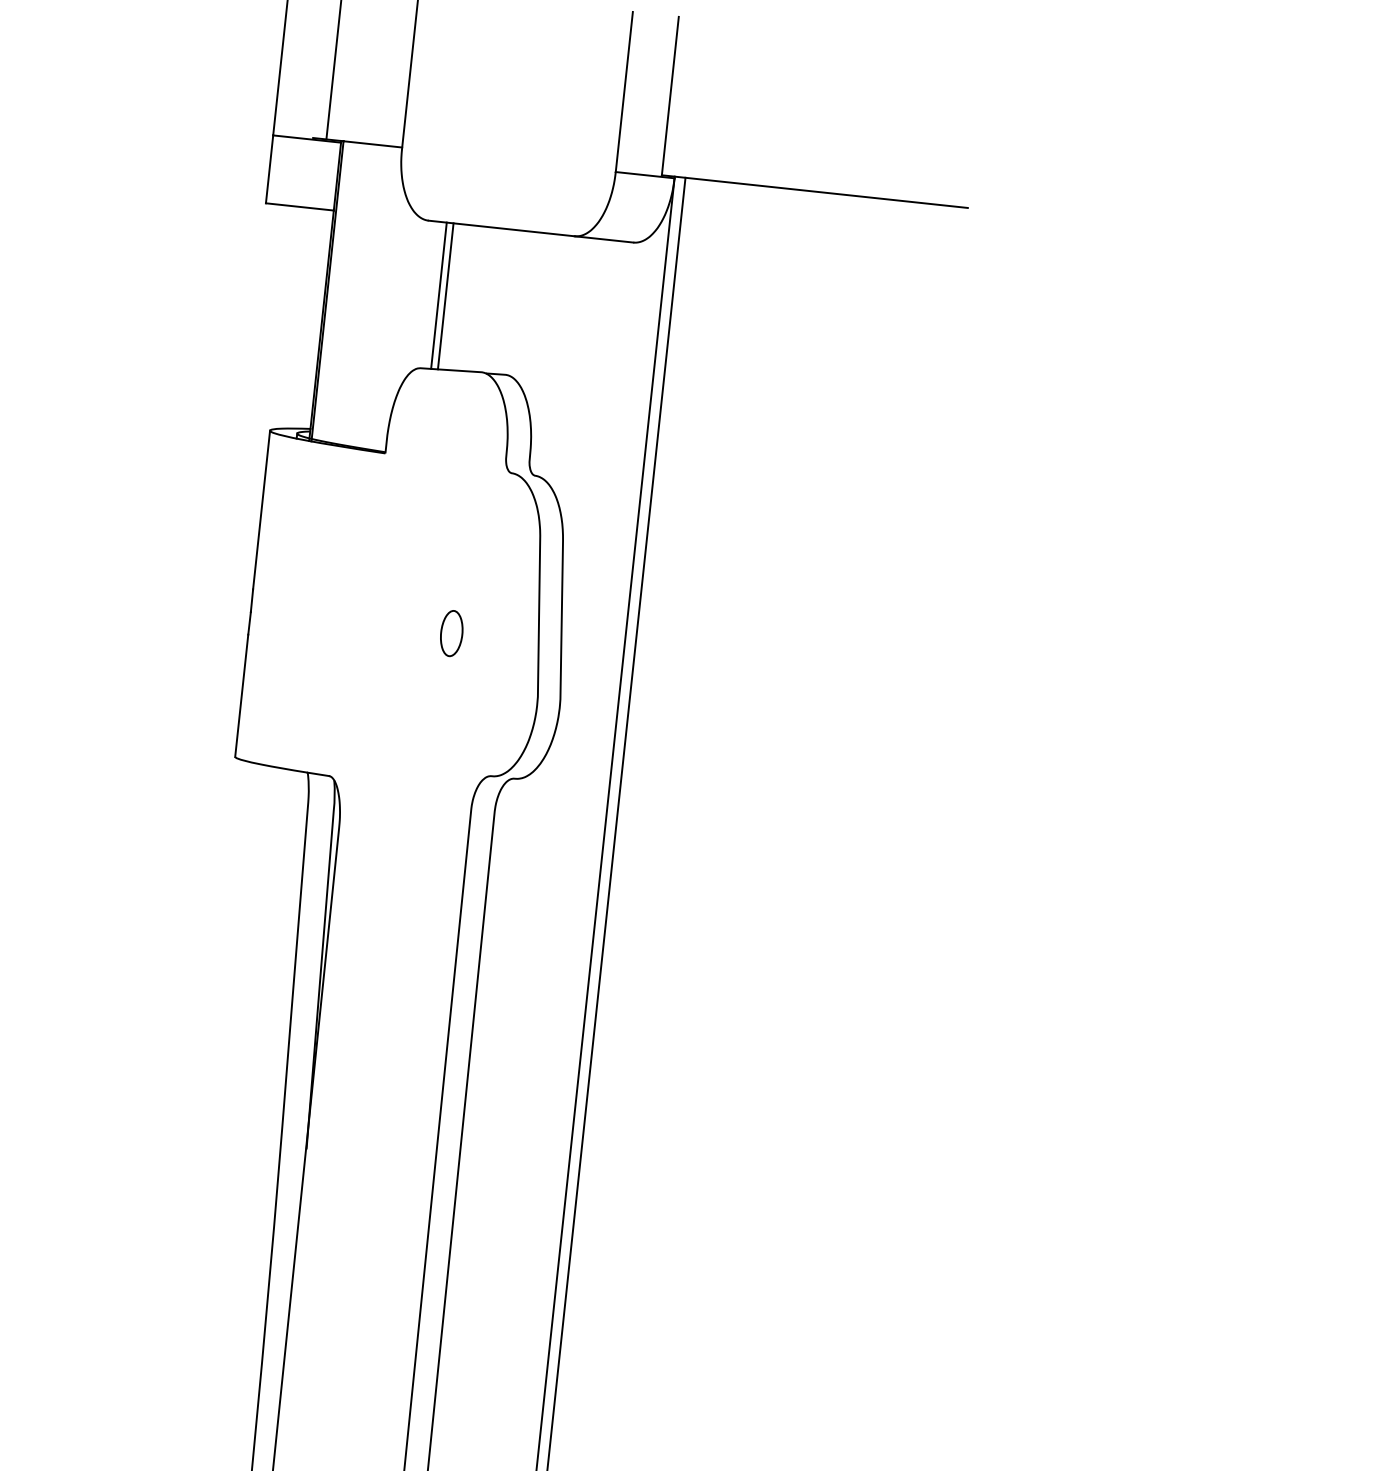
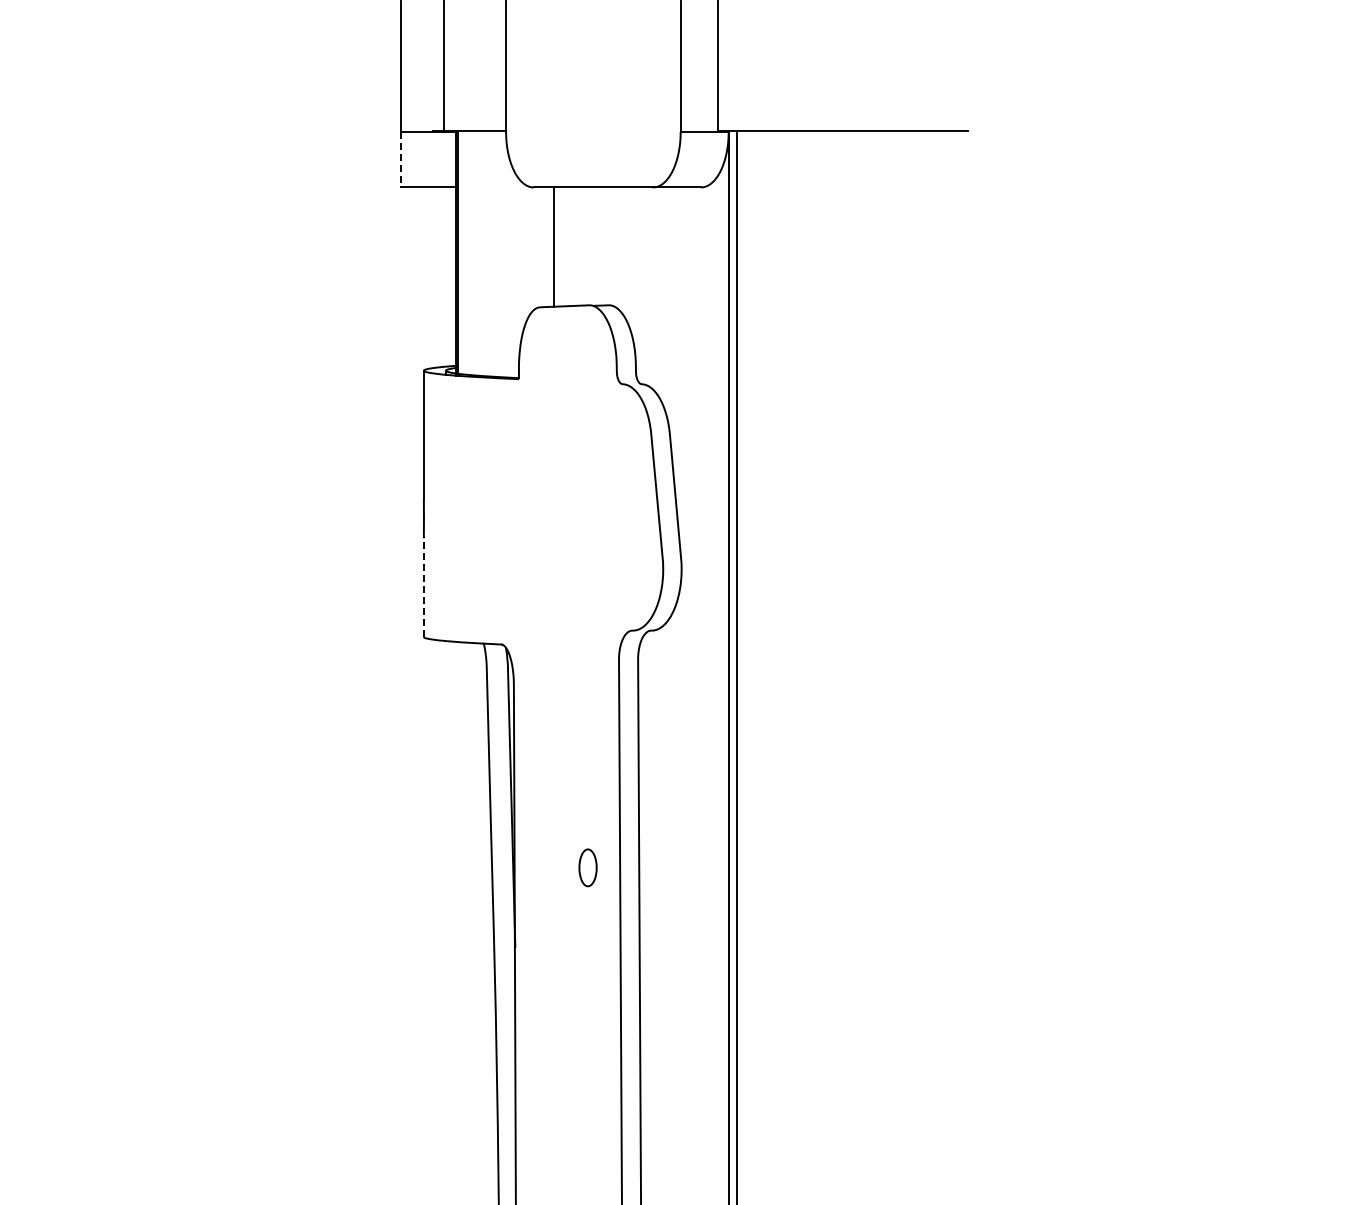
line: (269, 168) -> (400, 159), solid -> dashed
line: (438, 294) -> (548, 246), removed
part: (451, 633) -> (587, 867), moved
line: (241, 696) -> (423, 587), solid -> dashed

